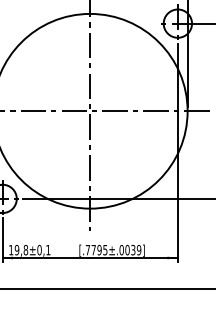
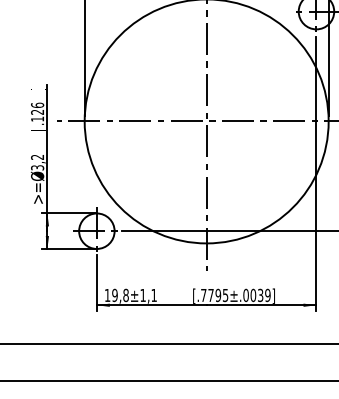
text: (39, 250) -> (142, 295), 19,8±0,1 -> 19,8±1,1

